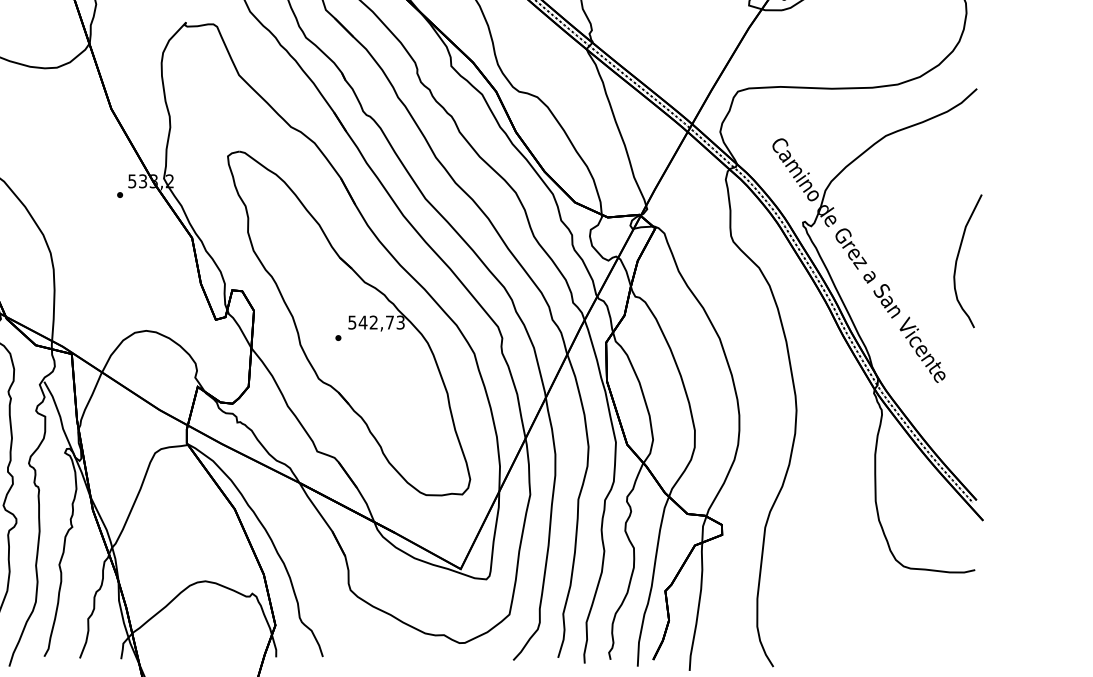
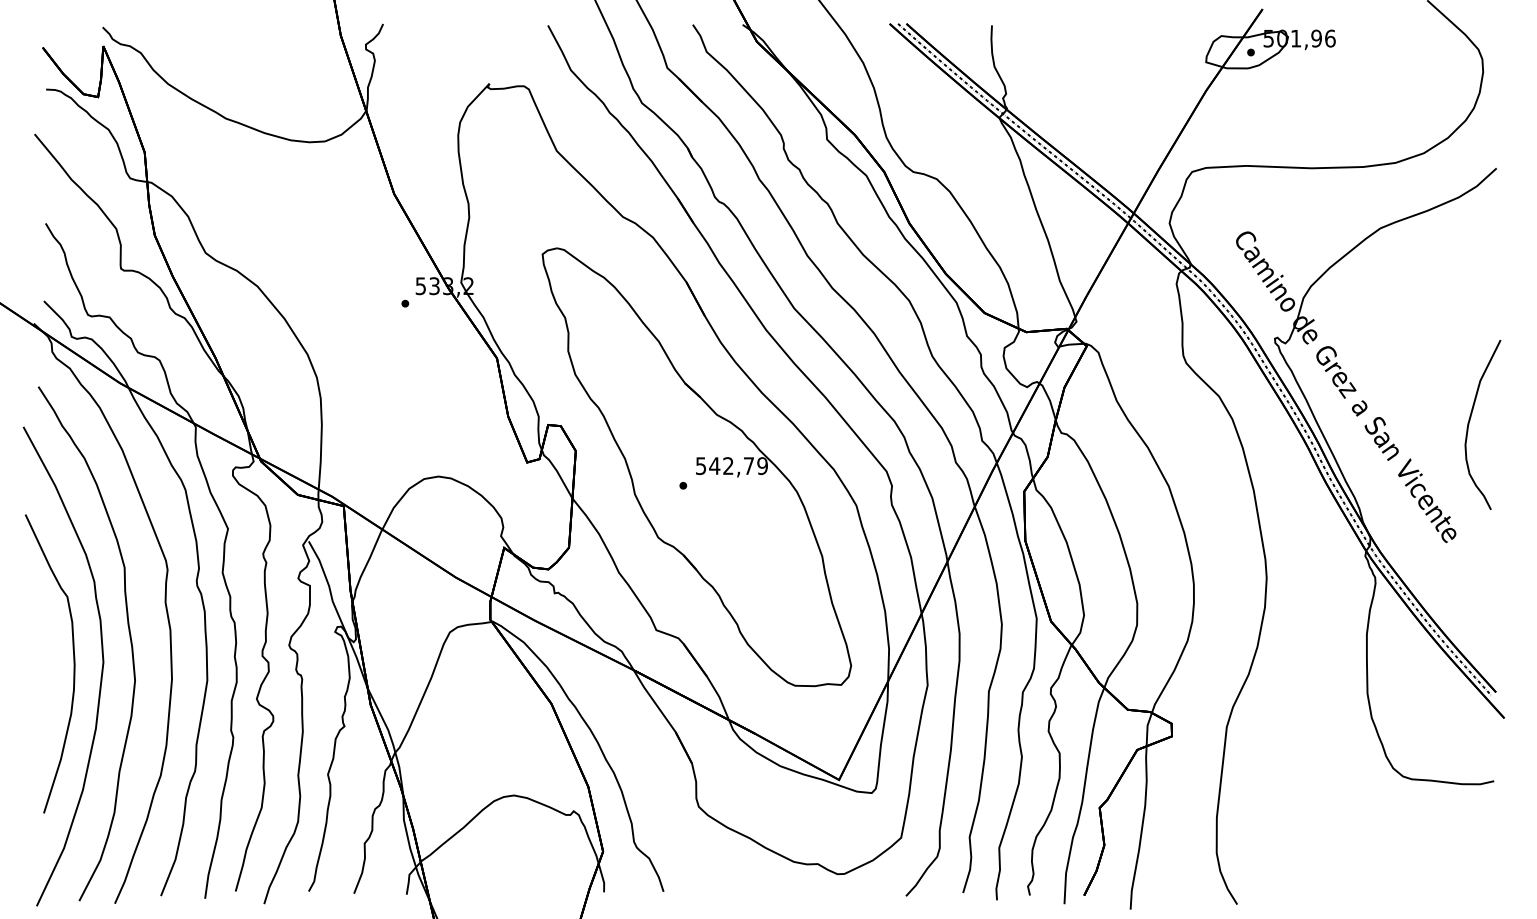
curve: (958, 258) -> (1470, 421), moved
text: (400, 322) -> (762, 465), 542,73 -> 542,79

